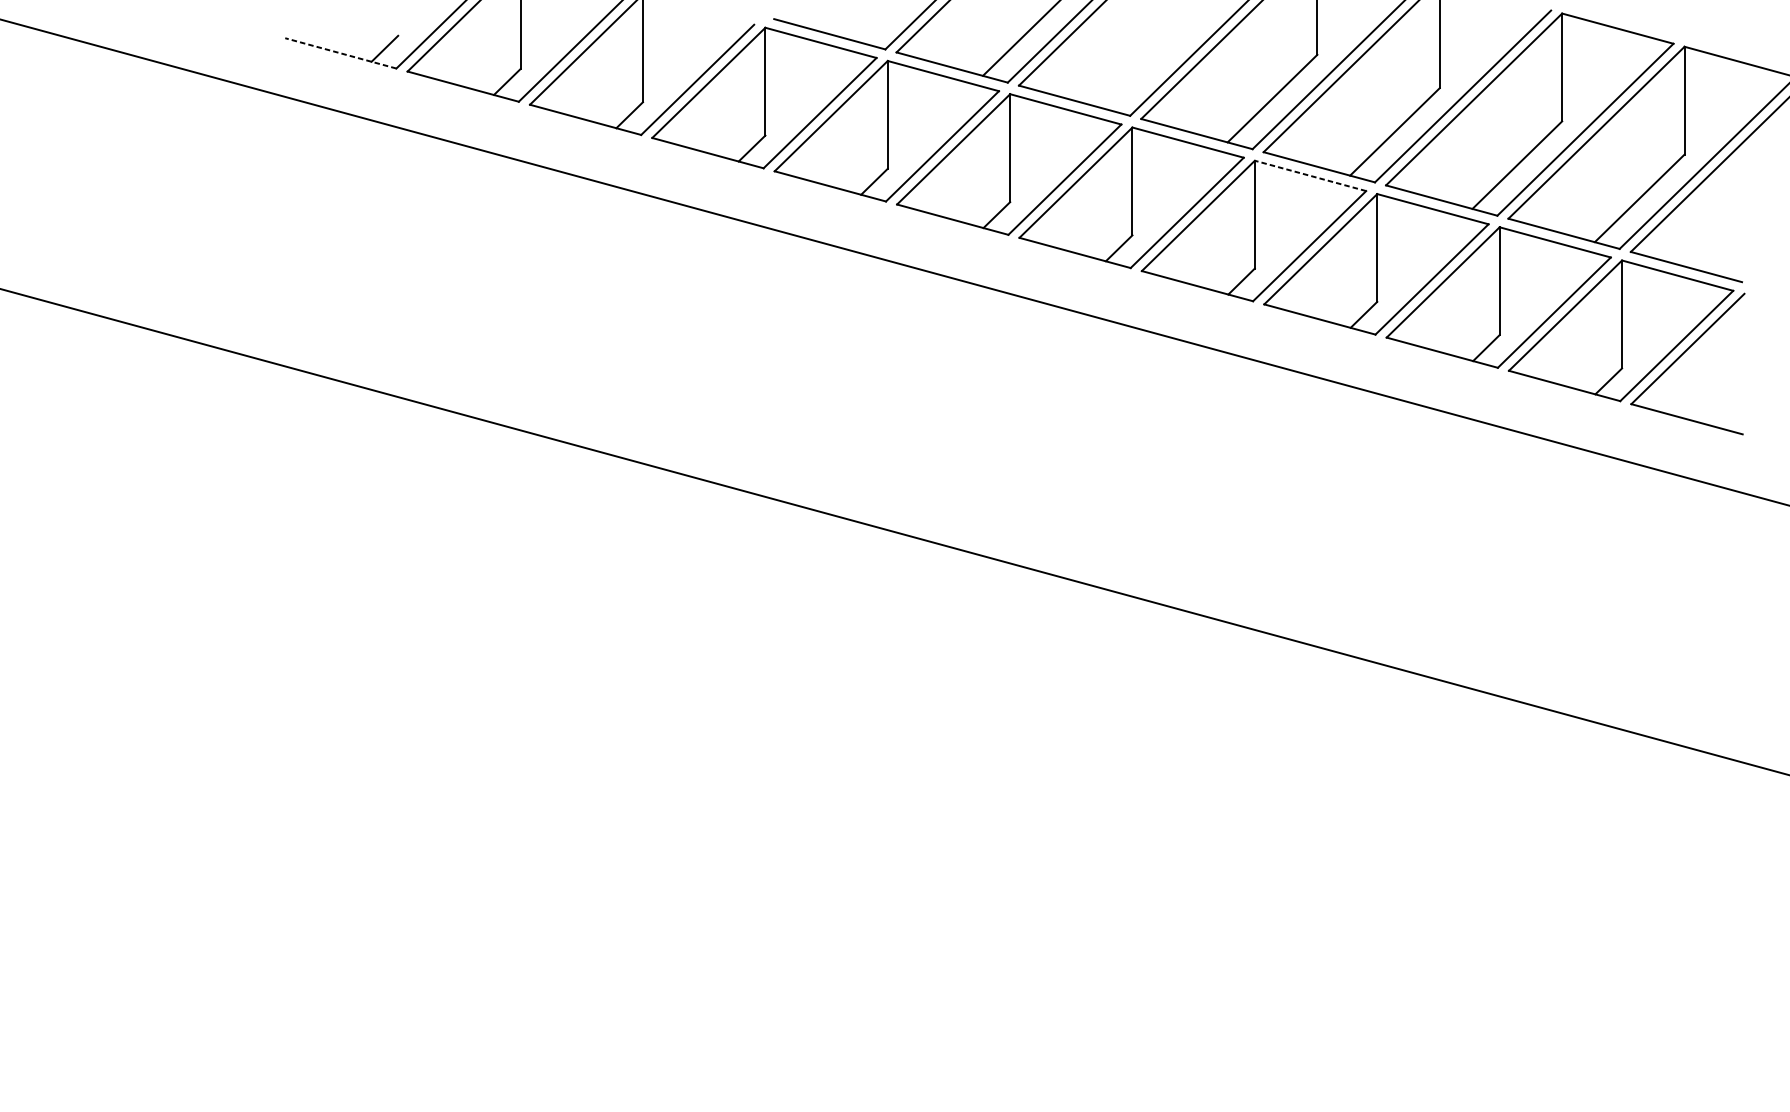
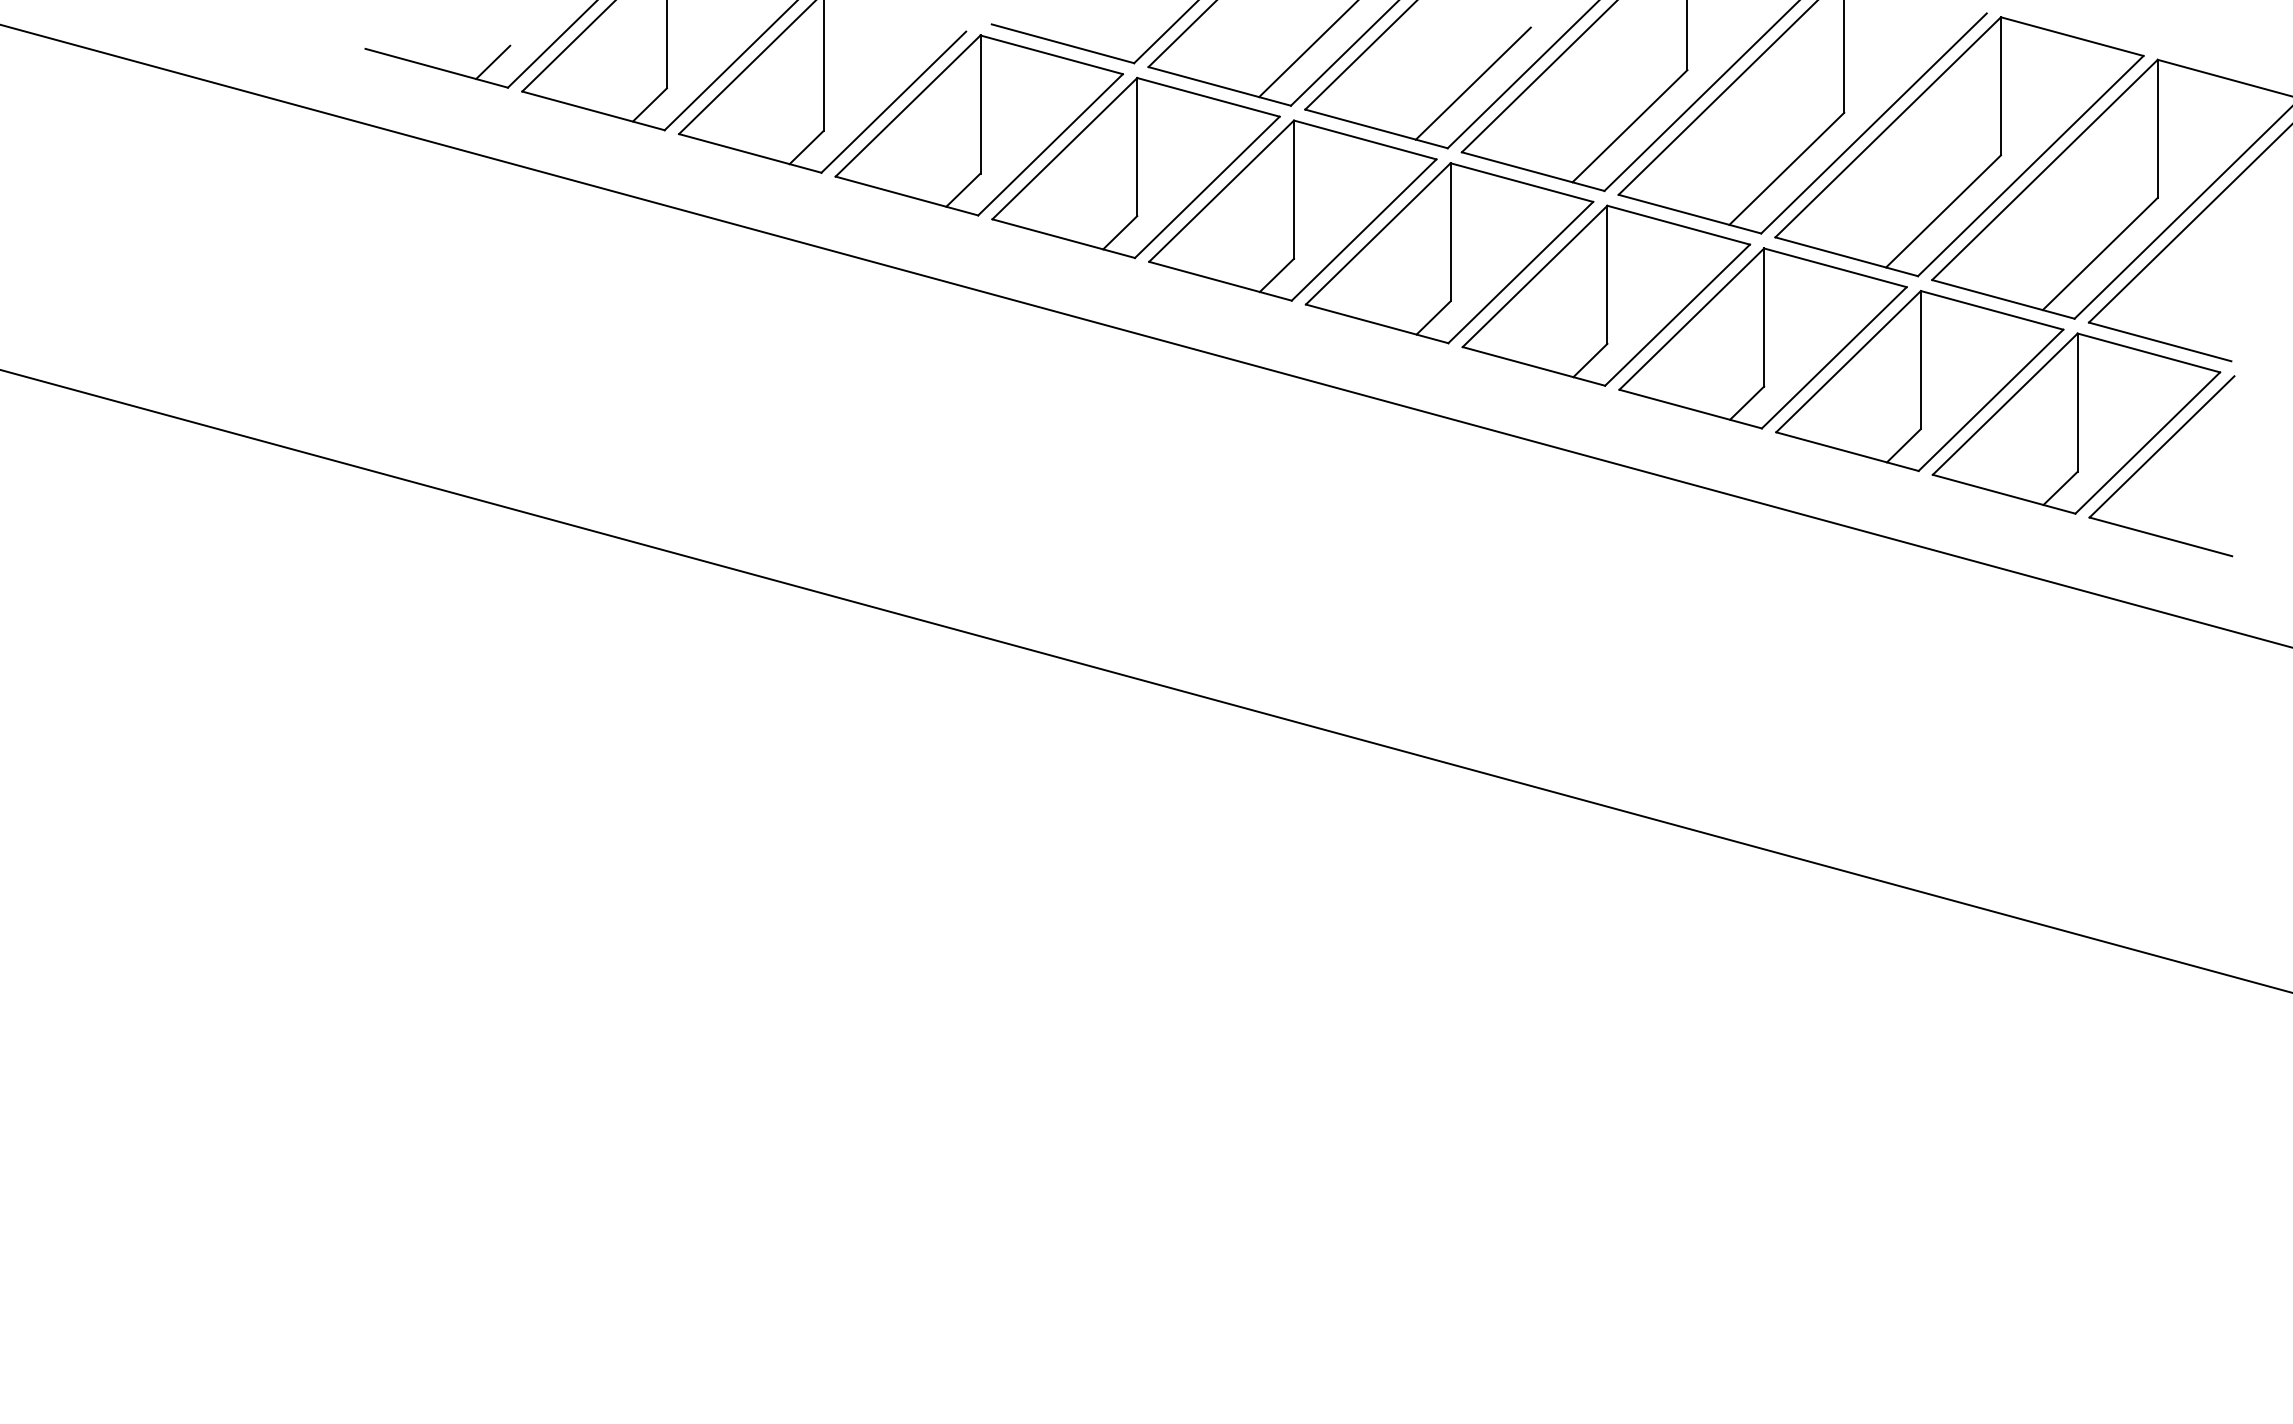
line: (340, 53) -> (436, 68), dashed -> solid
line: (1149, 65) -> (1472, 83), added
line: (1310, 176) -> (1678, 225), dashed -> solid

